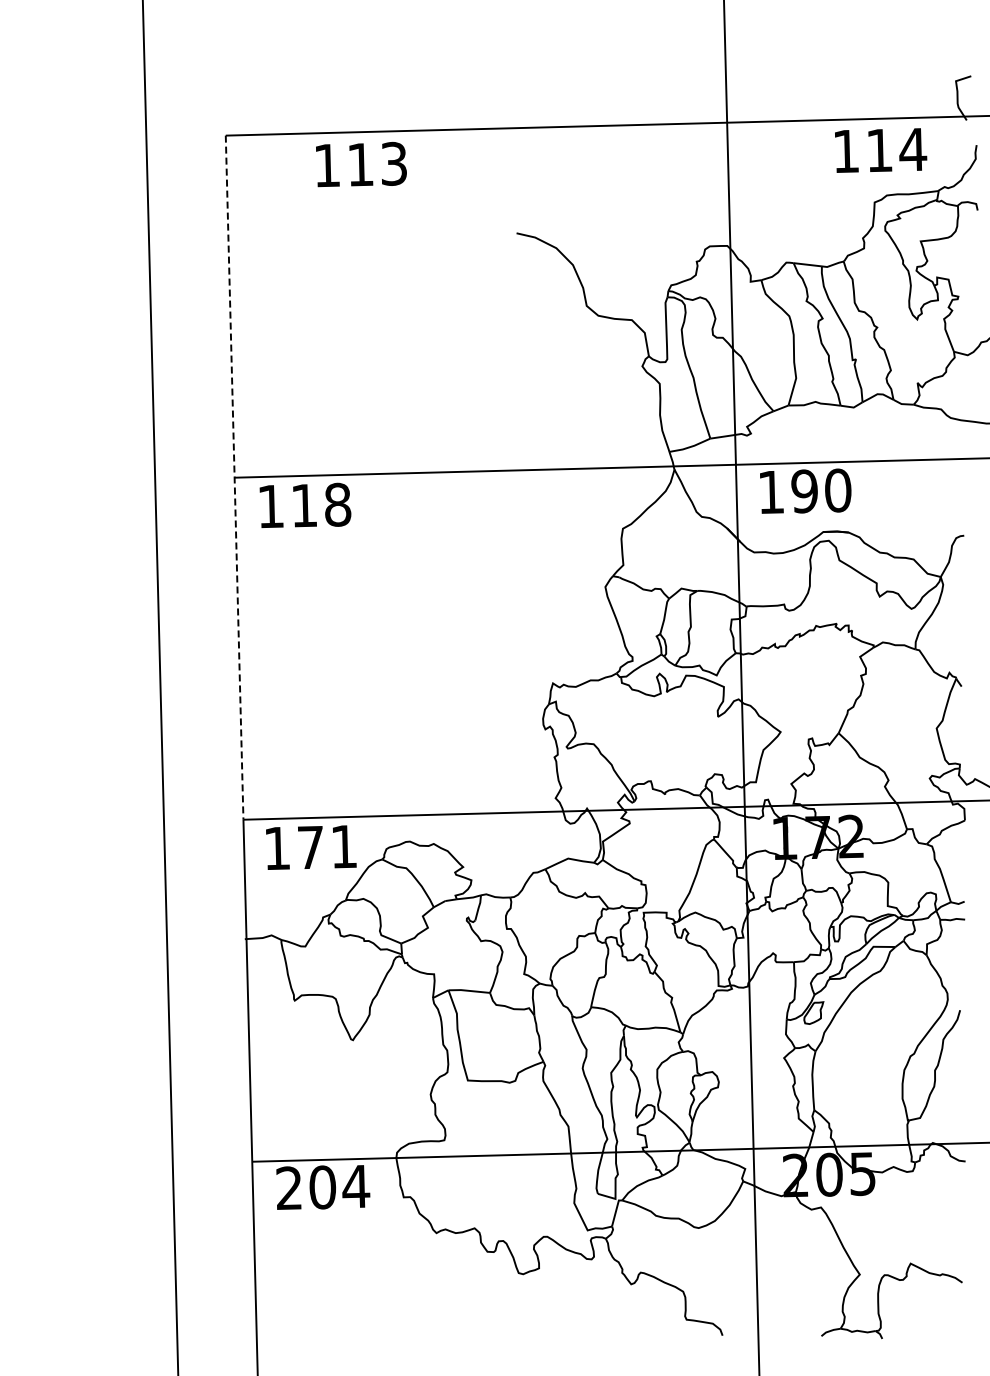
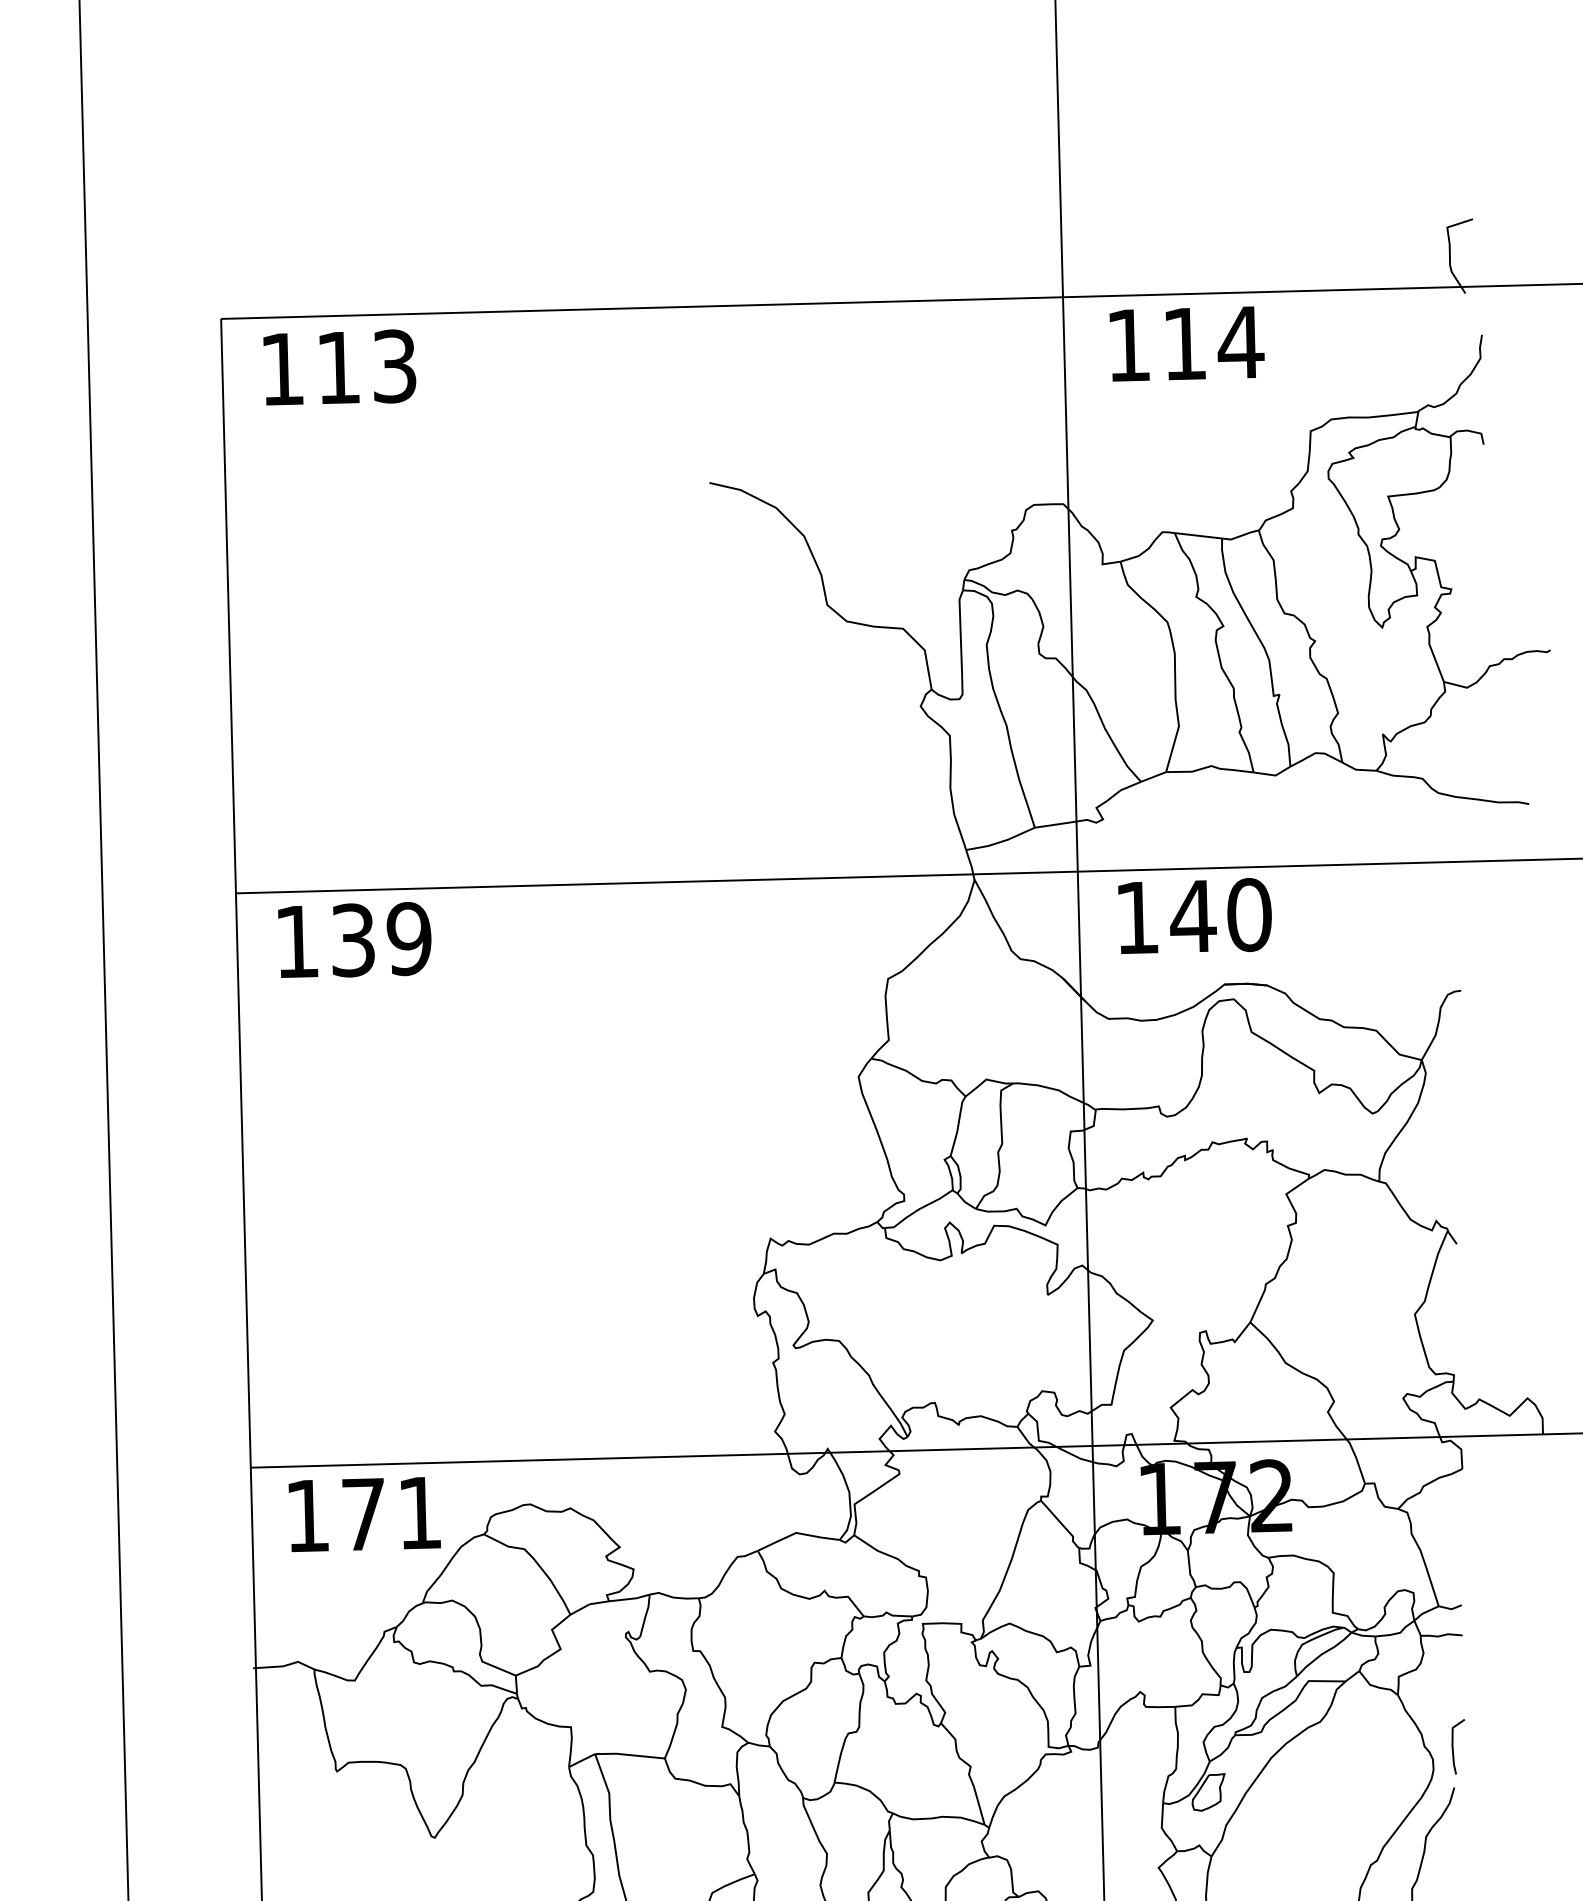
text: (881, 150) -> (1187, 343), moved
text: (361, 164) -> (339, 367), moved
line: (234, 478) -> (235, 894), dashed -> solid
text: (804, 491) -> (1192, 916), 190 -> 140
text: (321, 504) -> (381, 938), 118 -> 139
line: (960, 986) -> (1454, 1747), added

